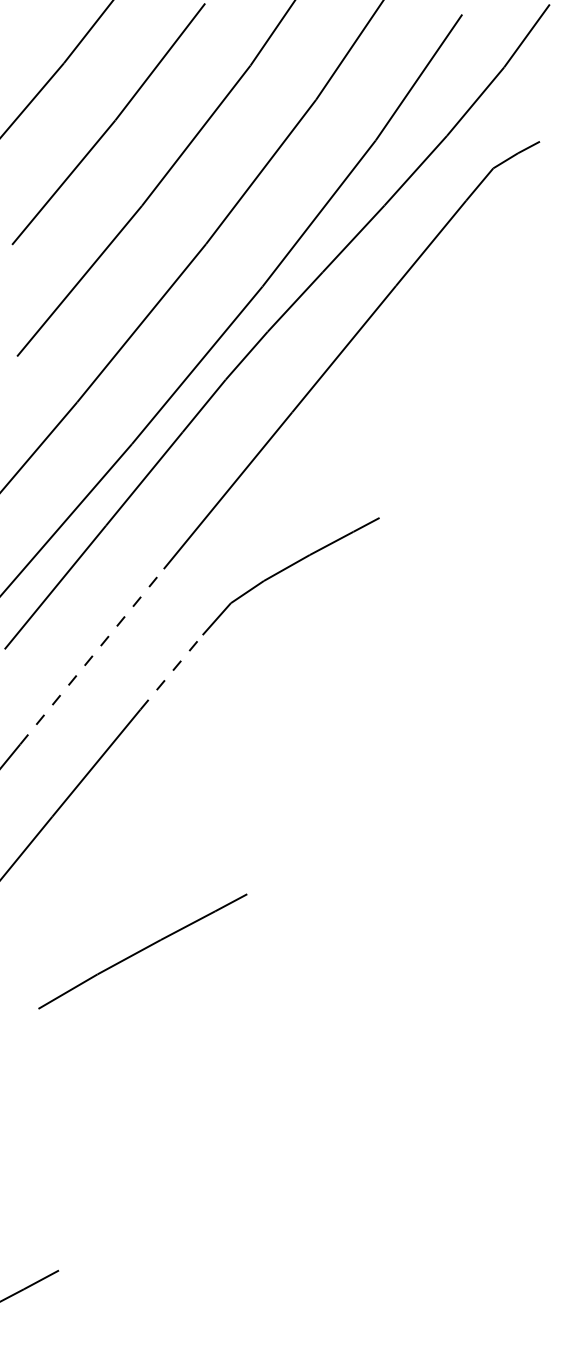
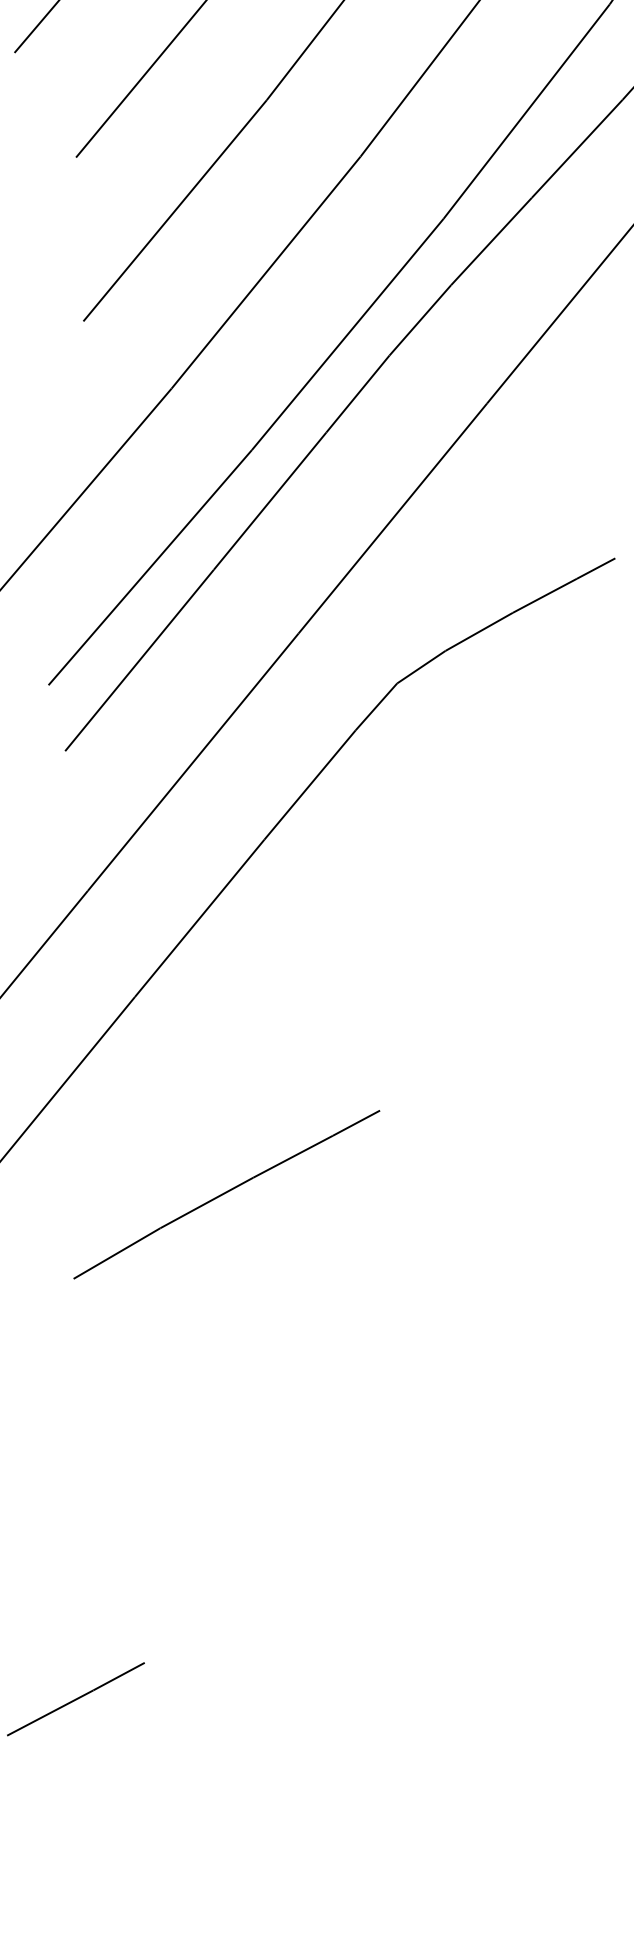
line: (92, 656) -> (194, 761), dashed -> solid
line: (171, 672) -> (309, 785), dashed -> solid
part: (142, 951) -> (226, 1194), moved

